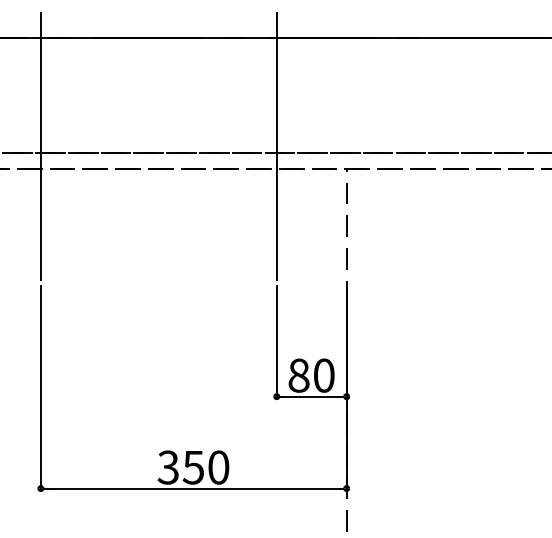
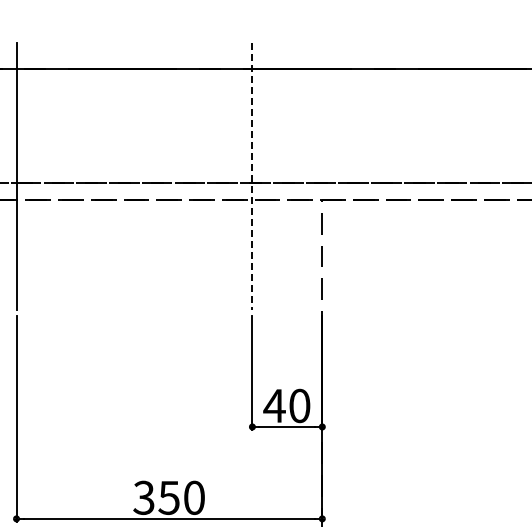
line: (276, 146) -> (252, 176), solid -> dashed
text: (298, 375) -> (274, 405), 80 -> 40

